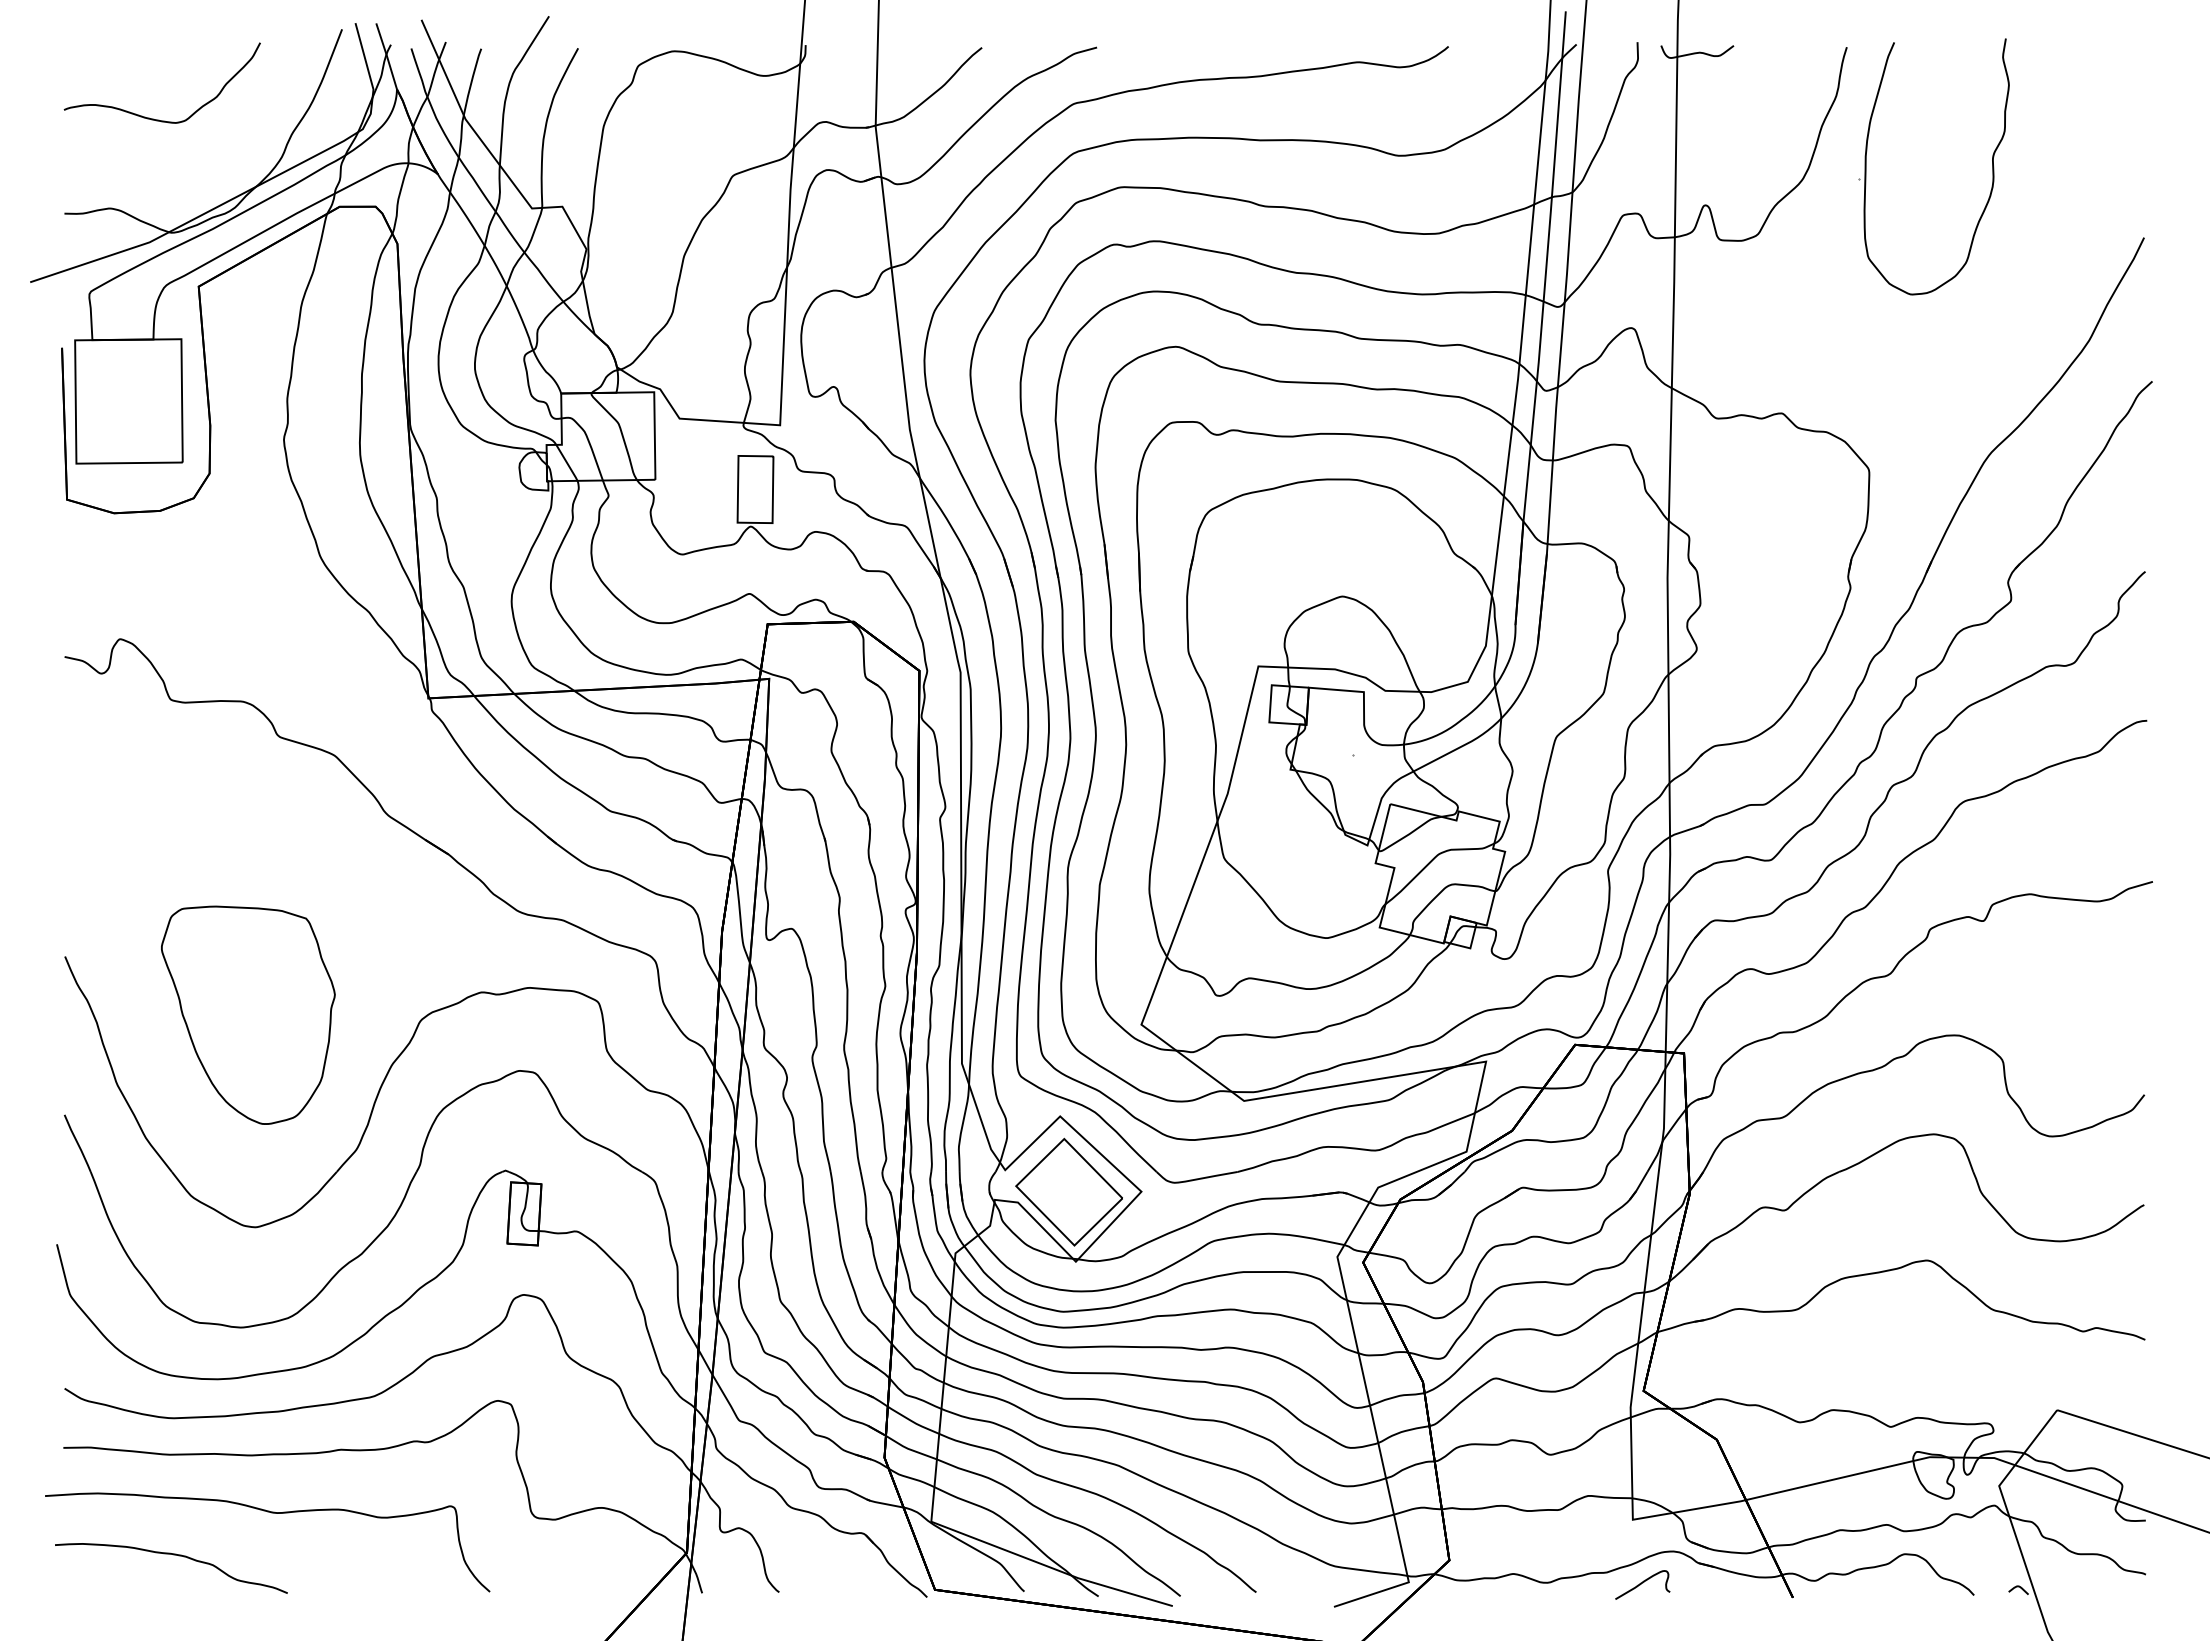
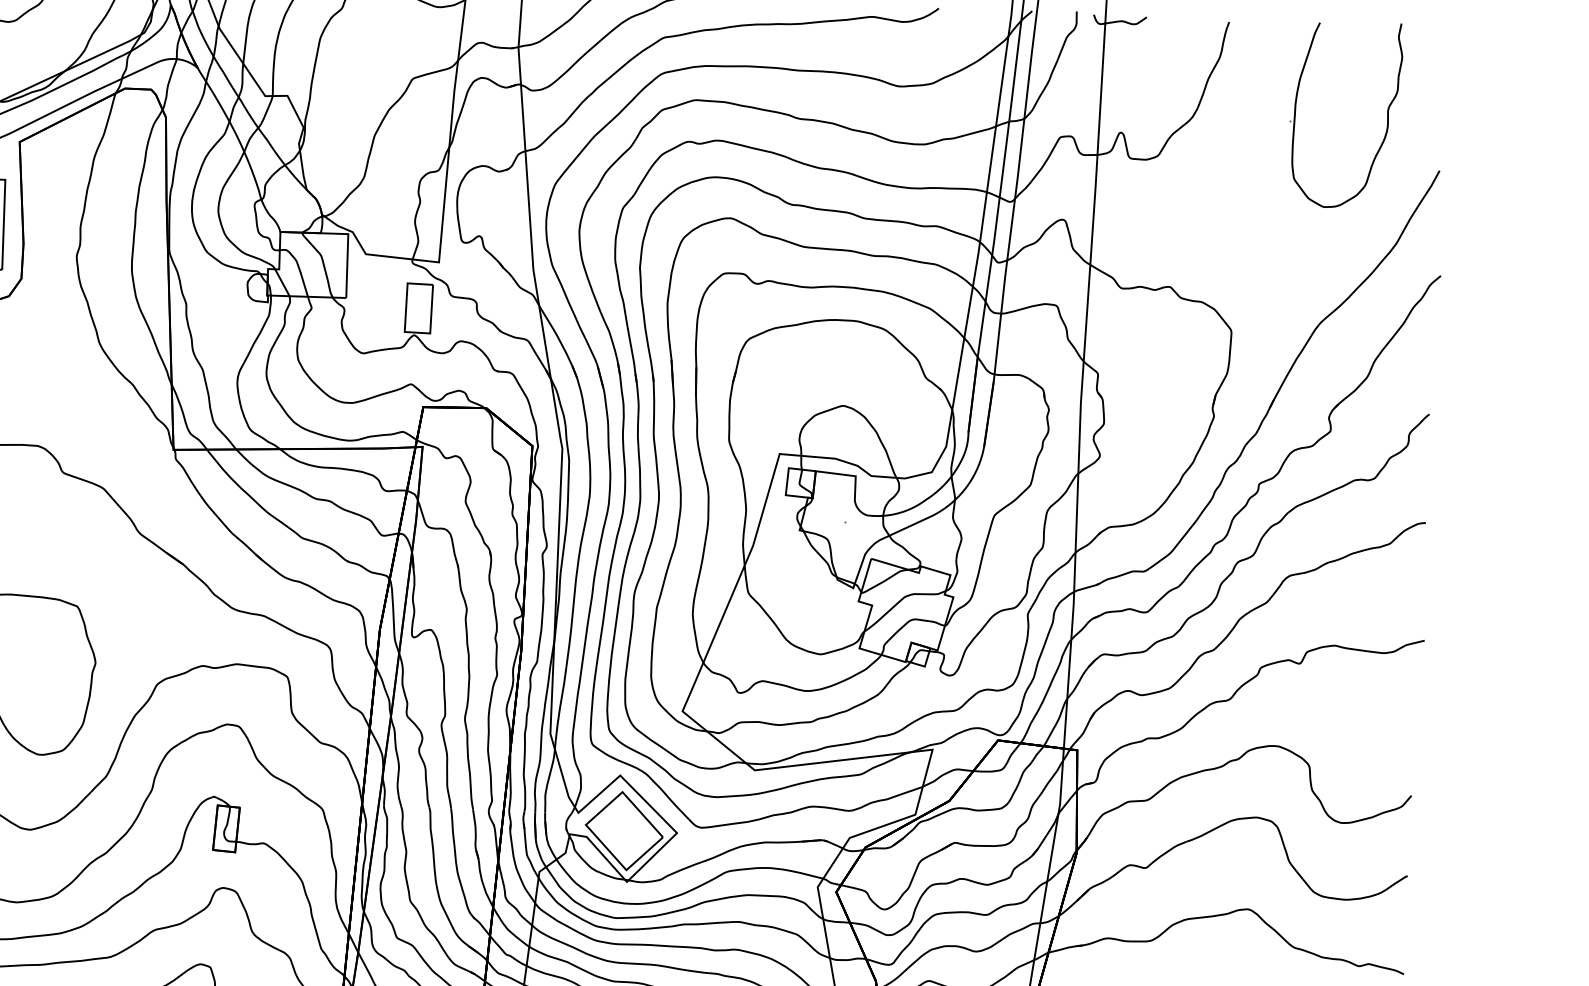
part: (1992, 166) -> (1387, 116), moved

